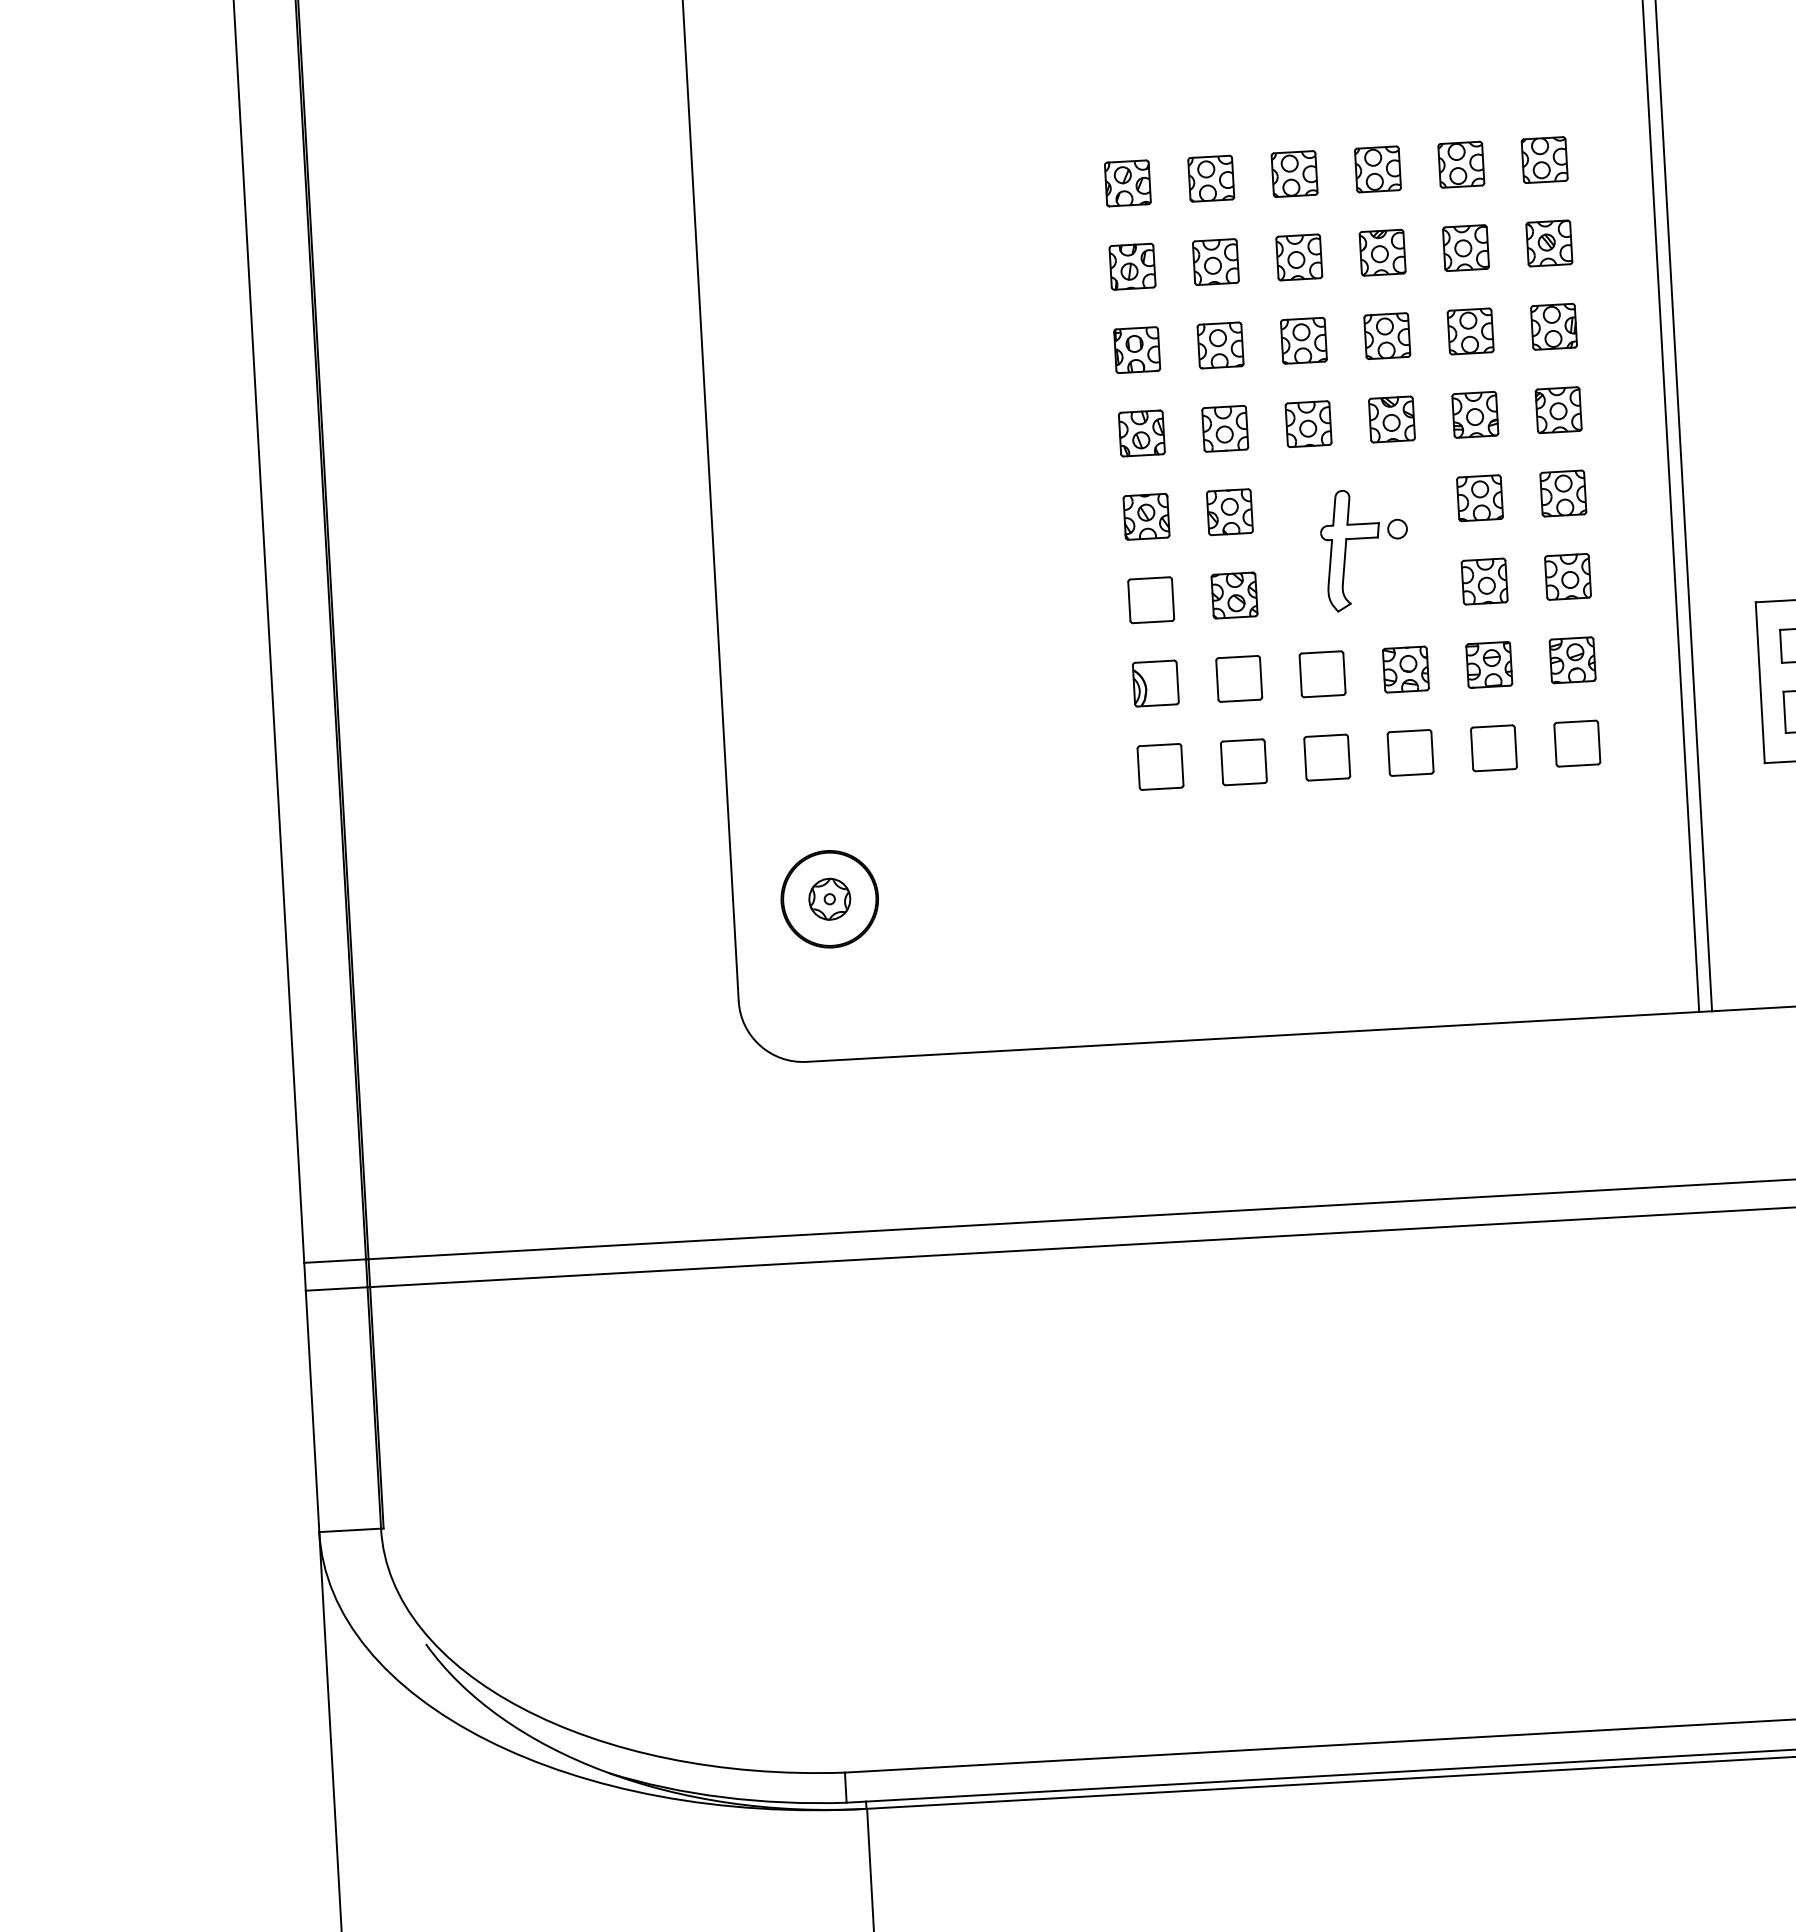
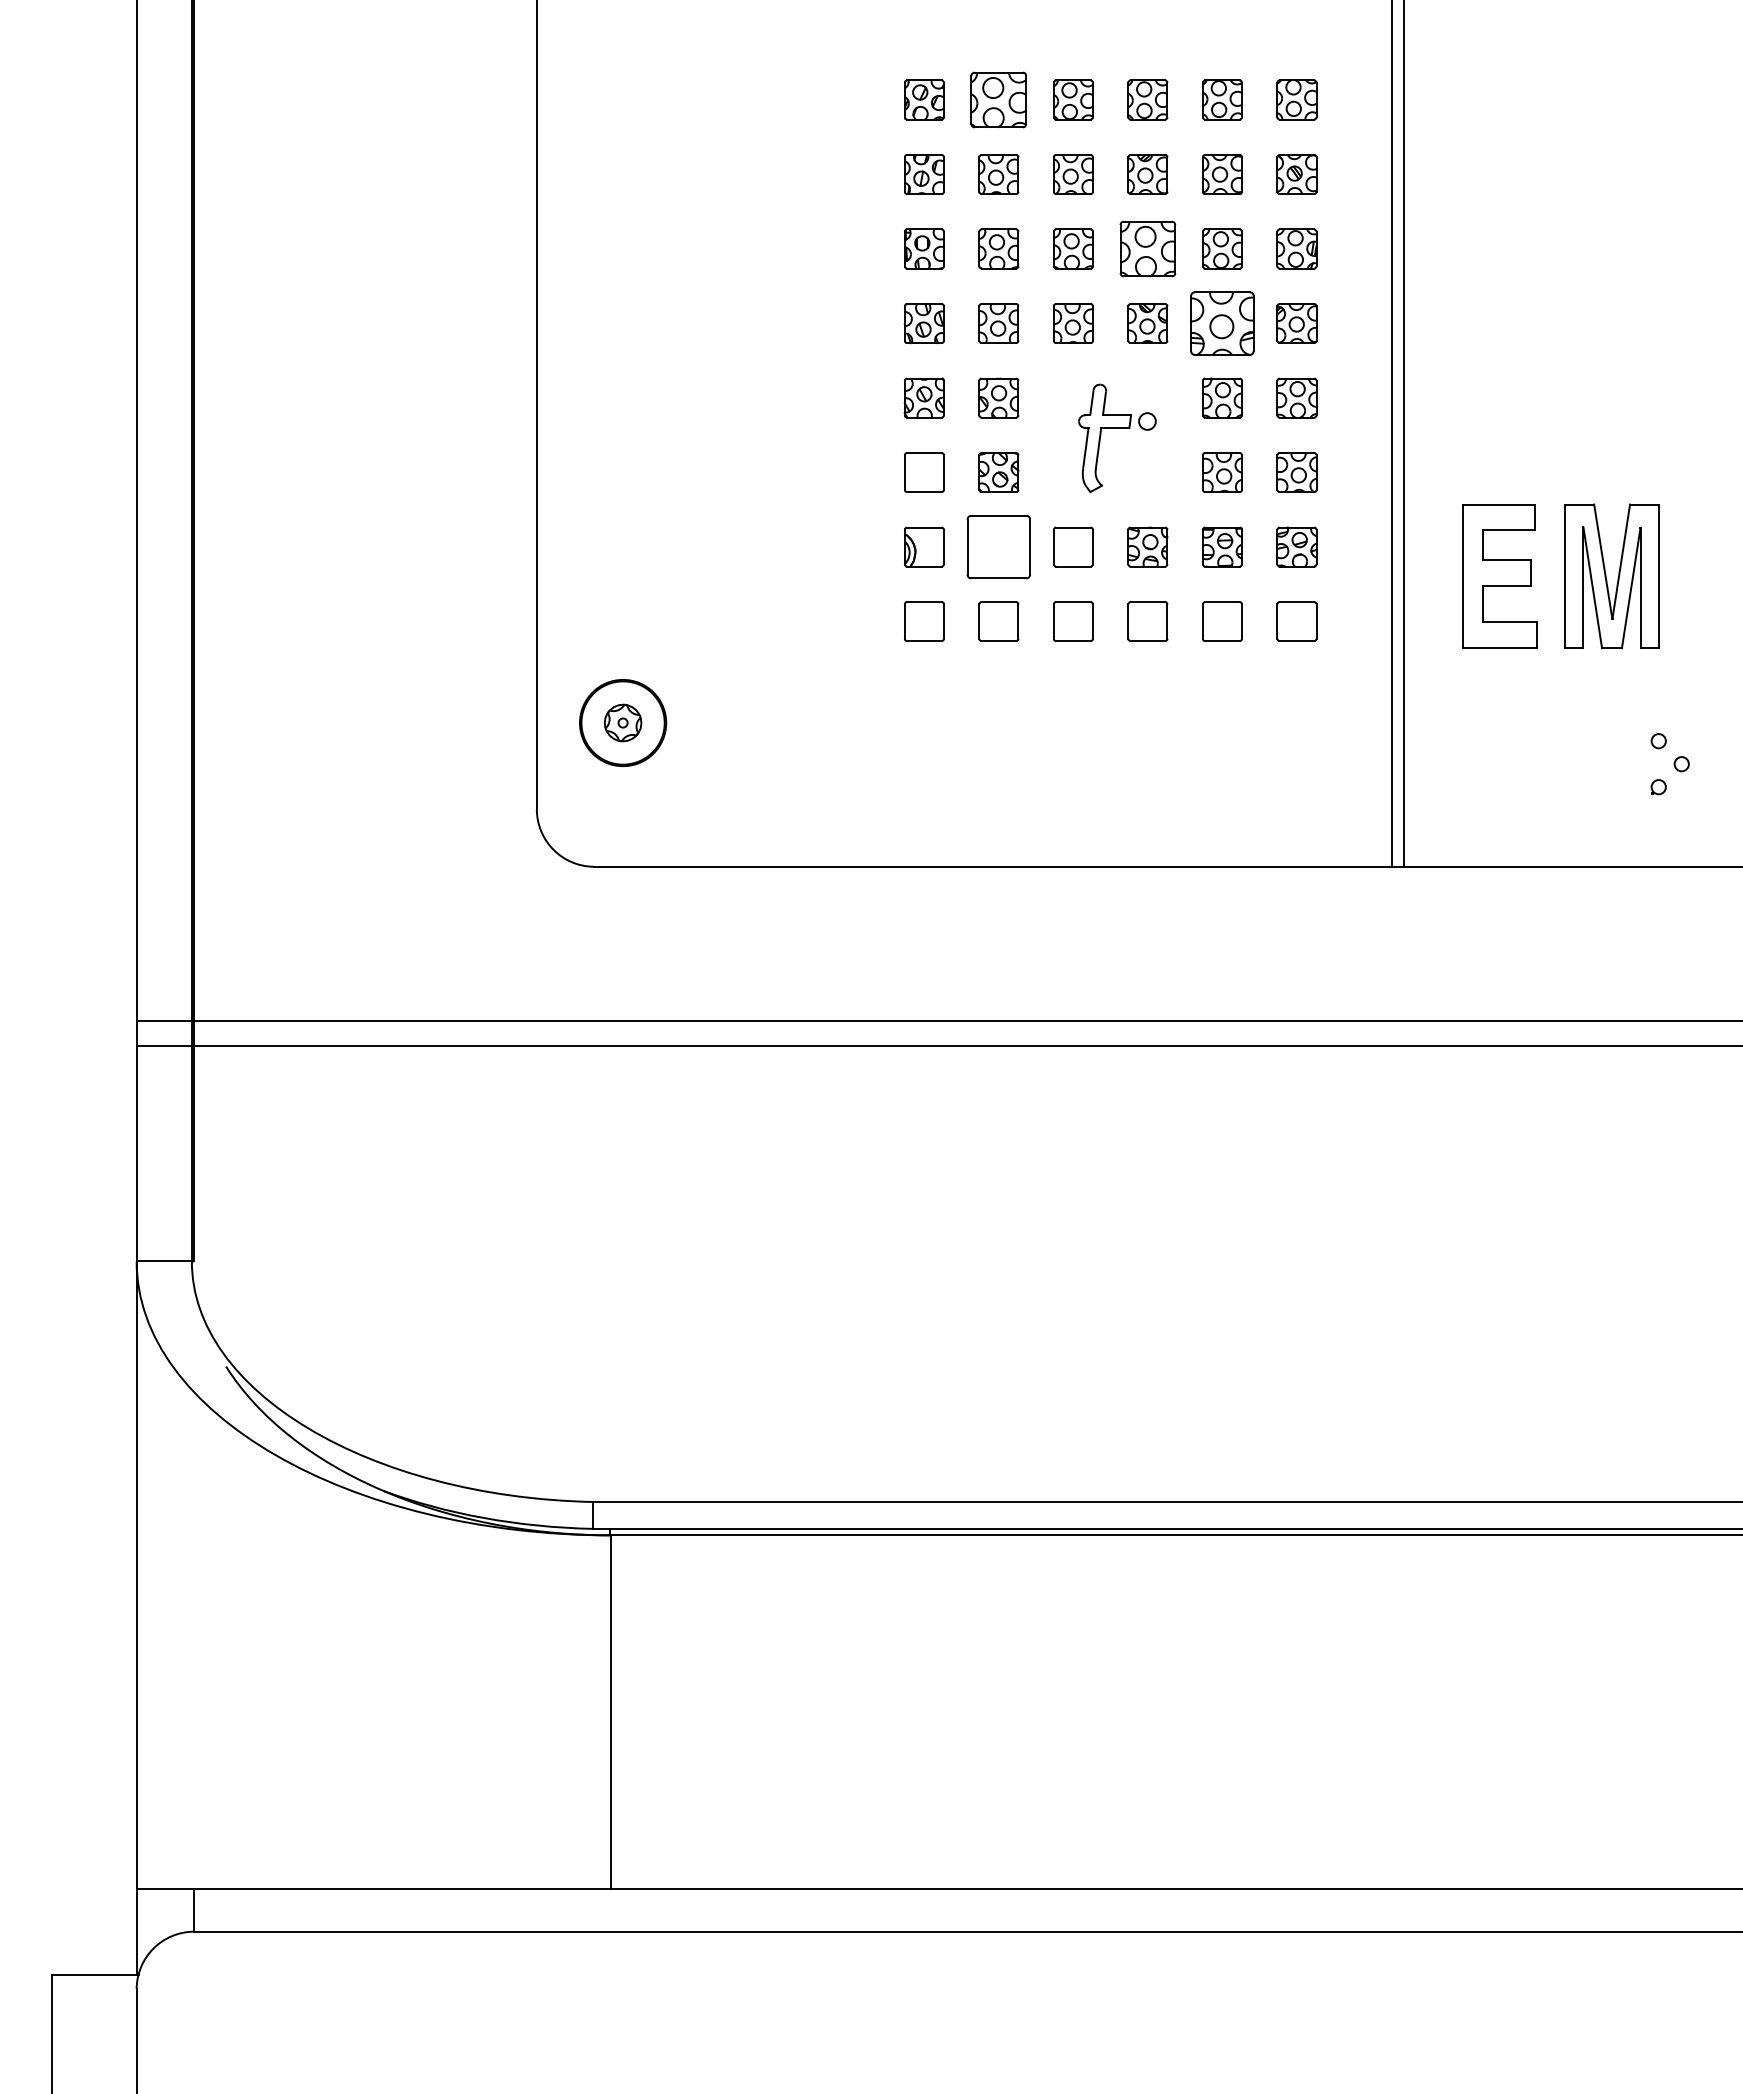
part: (1210, 178) -> (998, 99), size x1.4
part: (1386, 335) -> (1147, 248), size x1.4
part: (1475, 414) -> (1222, 323), size x1.6
part: (1238, 678) -> (998, 546), size x1.6

